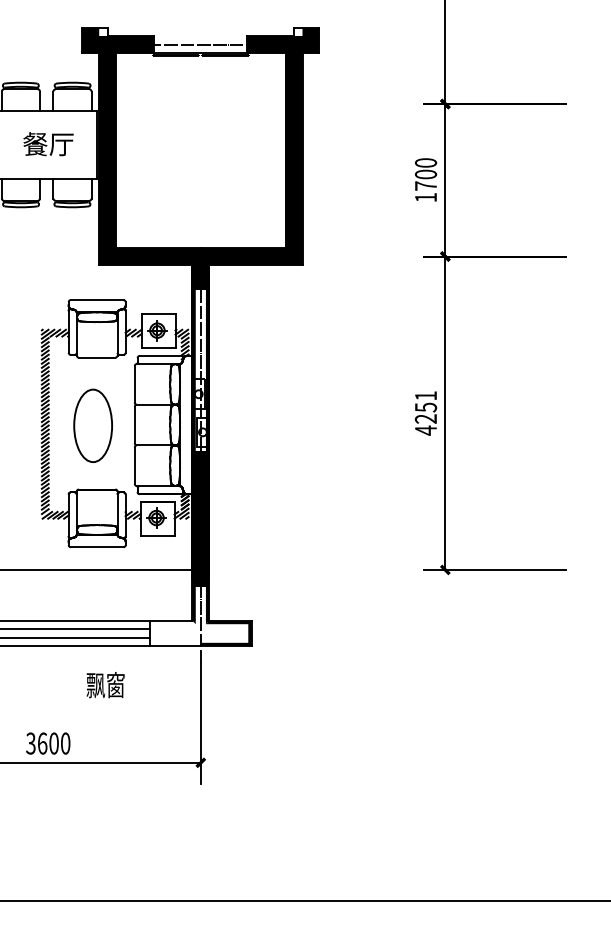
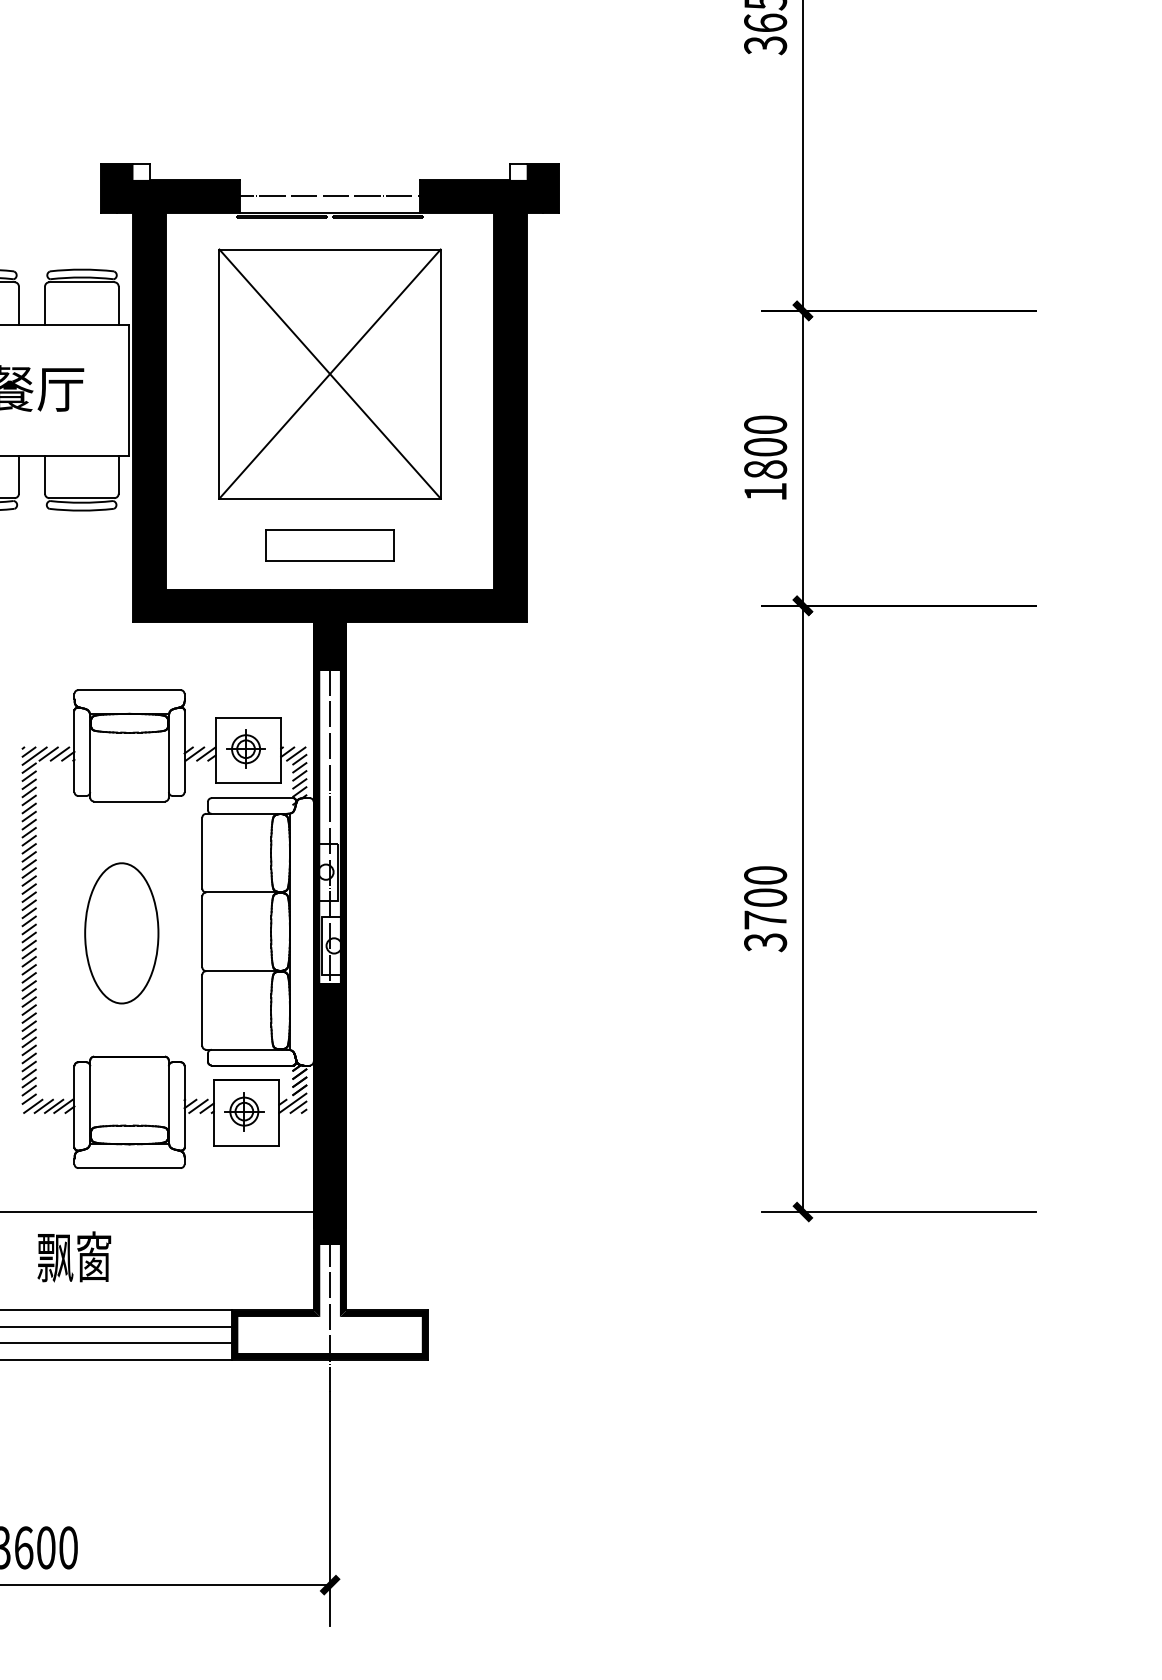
part: (200, 152) -> (329, 404), added
text: (426, 185) -> (766, 468), 1700 -> 1800
text: (425, 413) -> (764, 909), 4251 -> 3700
fill: (175, 633) -> (281, 1334), added
text: (105, 685) -> (74, 1257), moved

